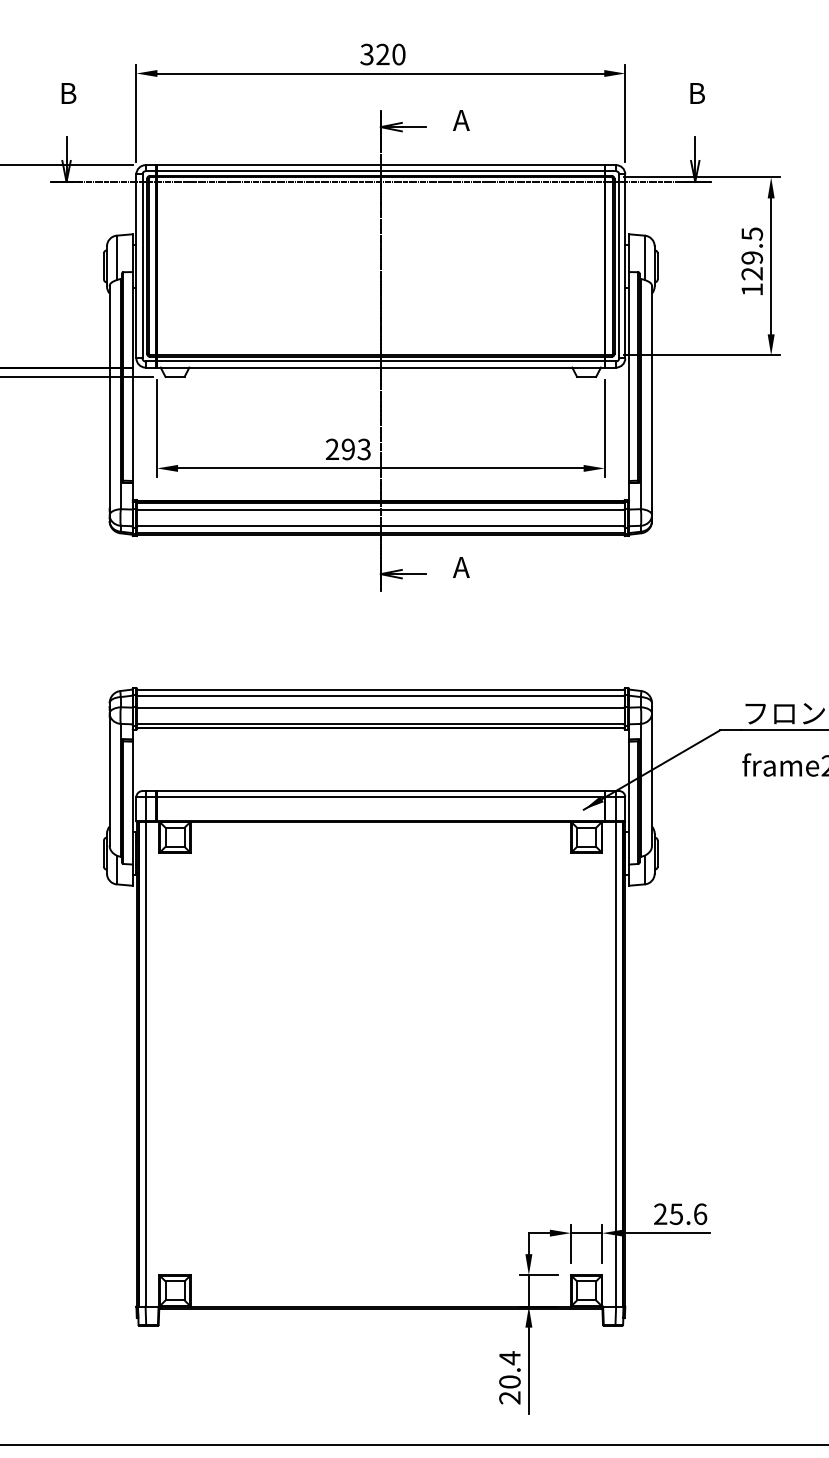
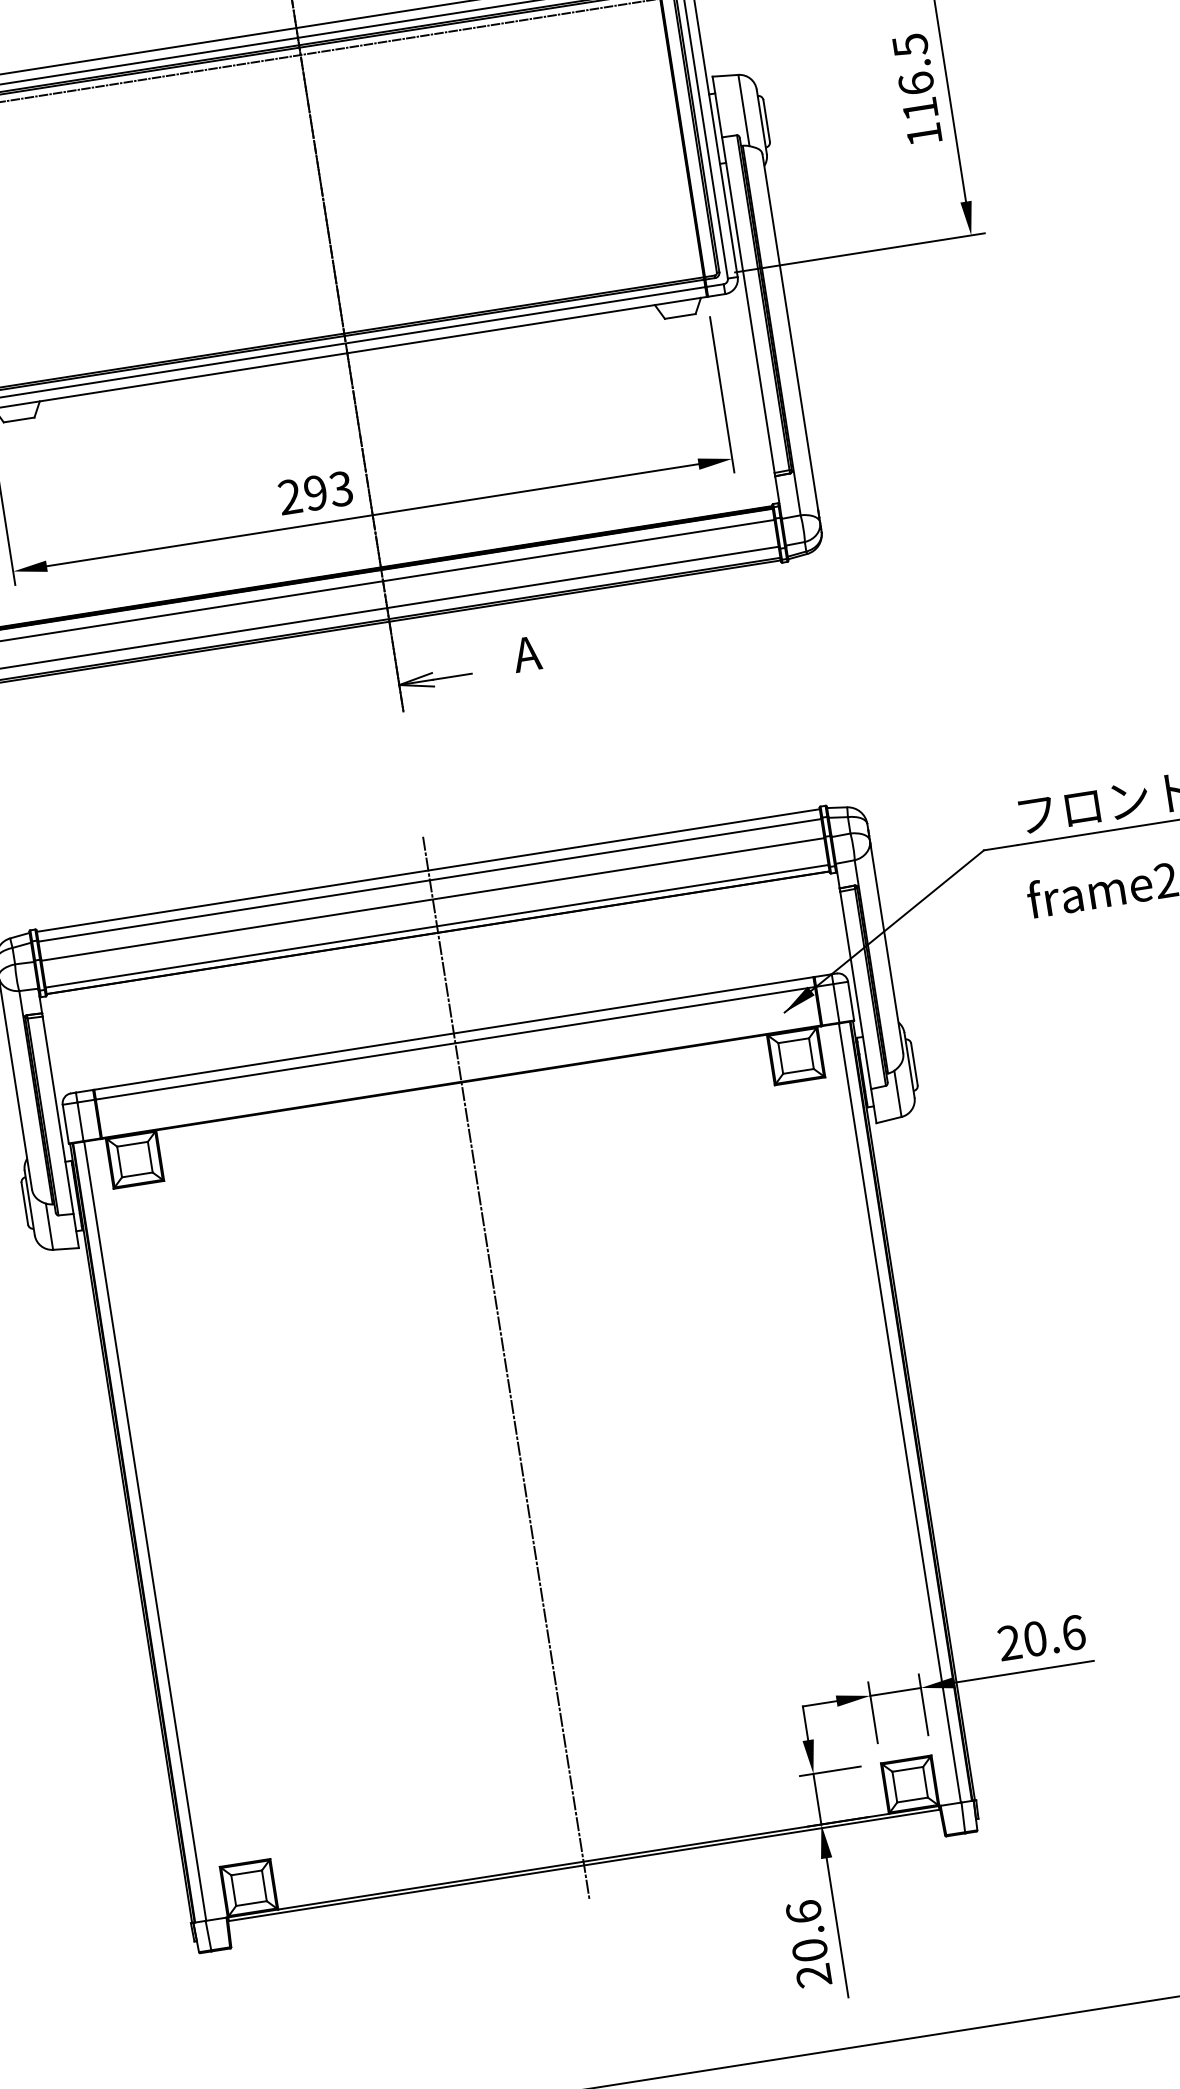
text: (752, 265) -> (918, 95), 129.5 -> 116.5
line: (380, 998) -> (505, 1366), added
text: (676, 1213) -> (1035, 1637), 25.6 -> 20.6
text: (509, 1358) -> (803, 1912), 20.4 -> 20.6

